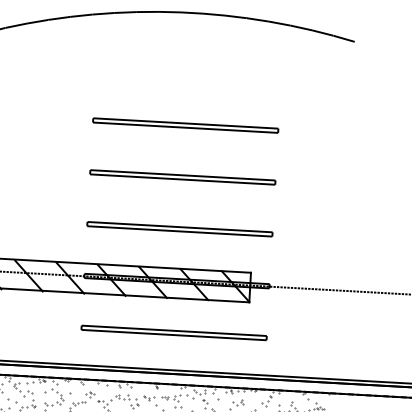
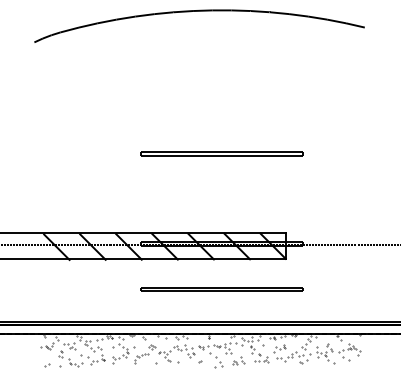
line: (185, 124) -> (221, 107), removed
part: (179, 228) -> (221, 198), removed

